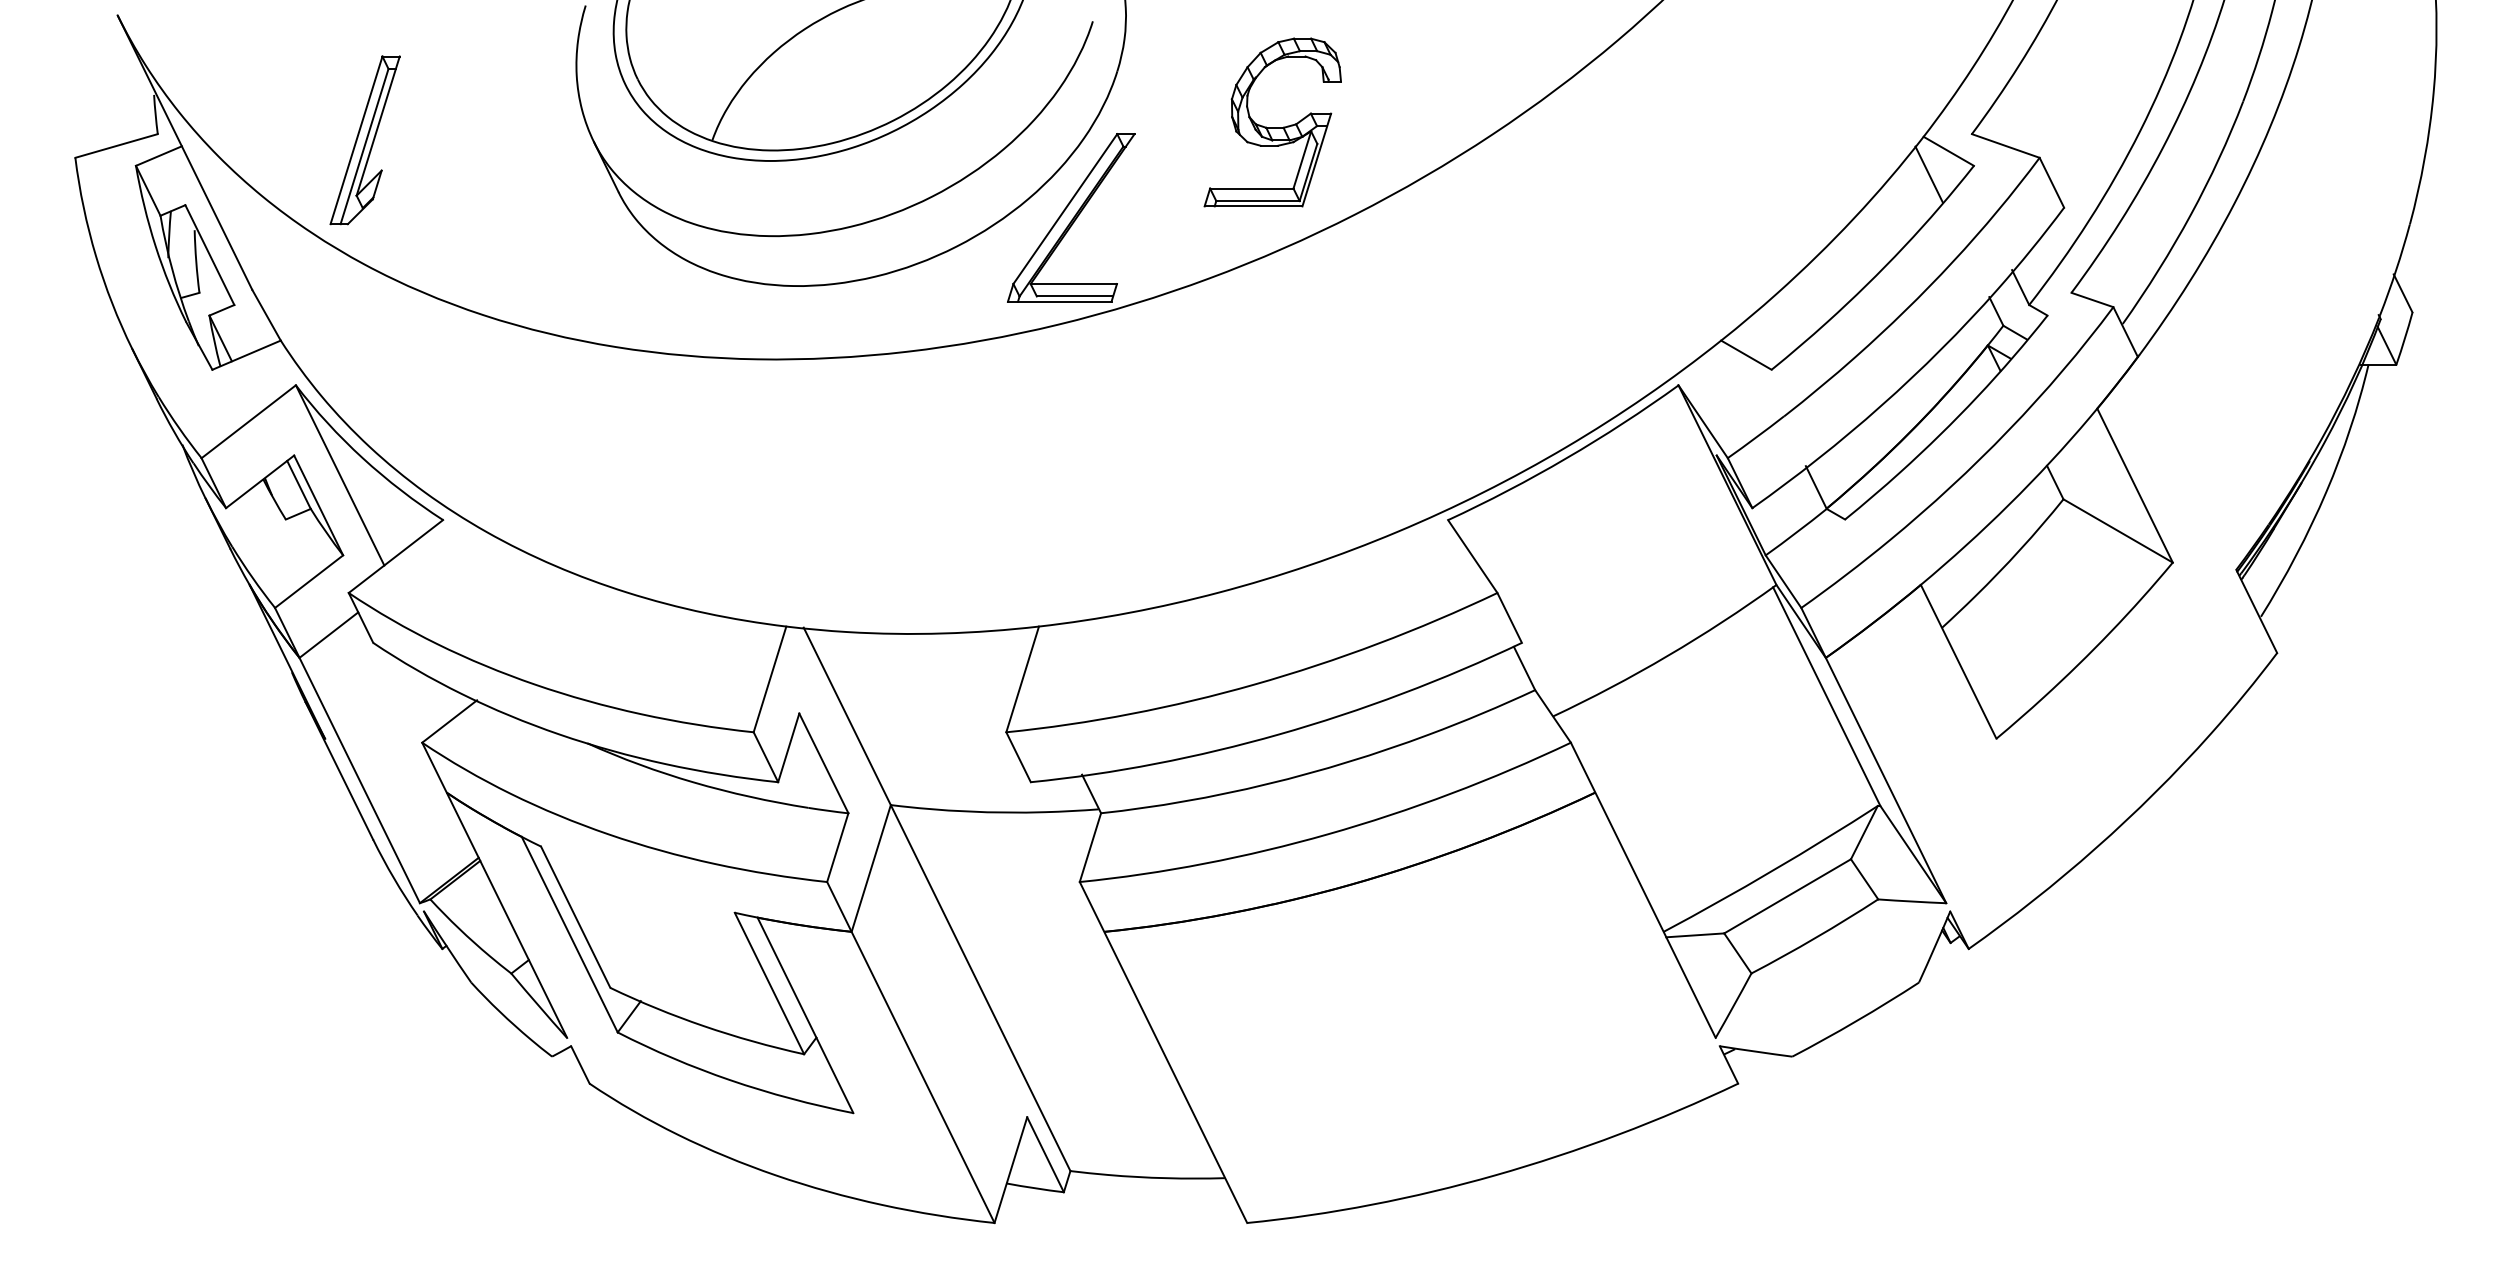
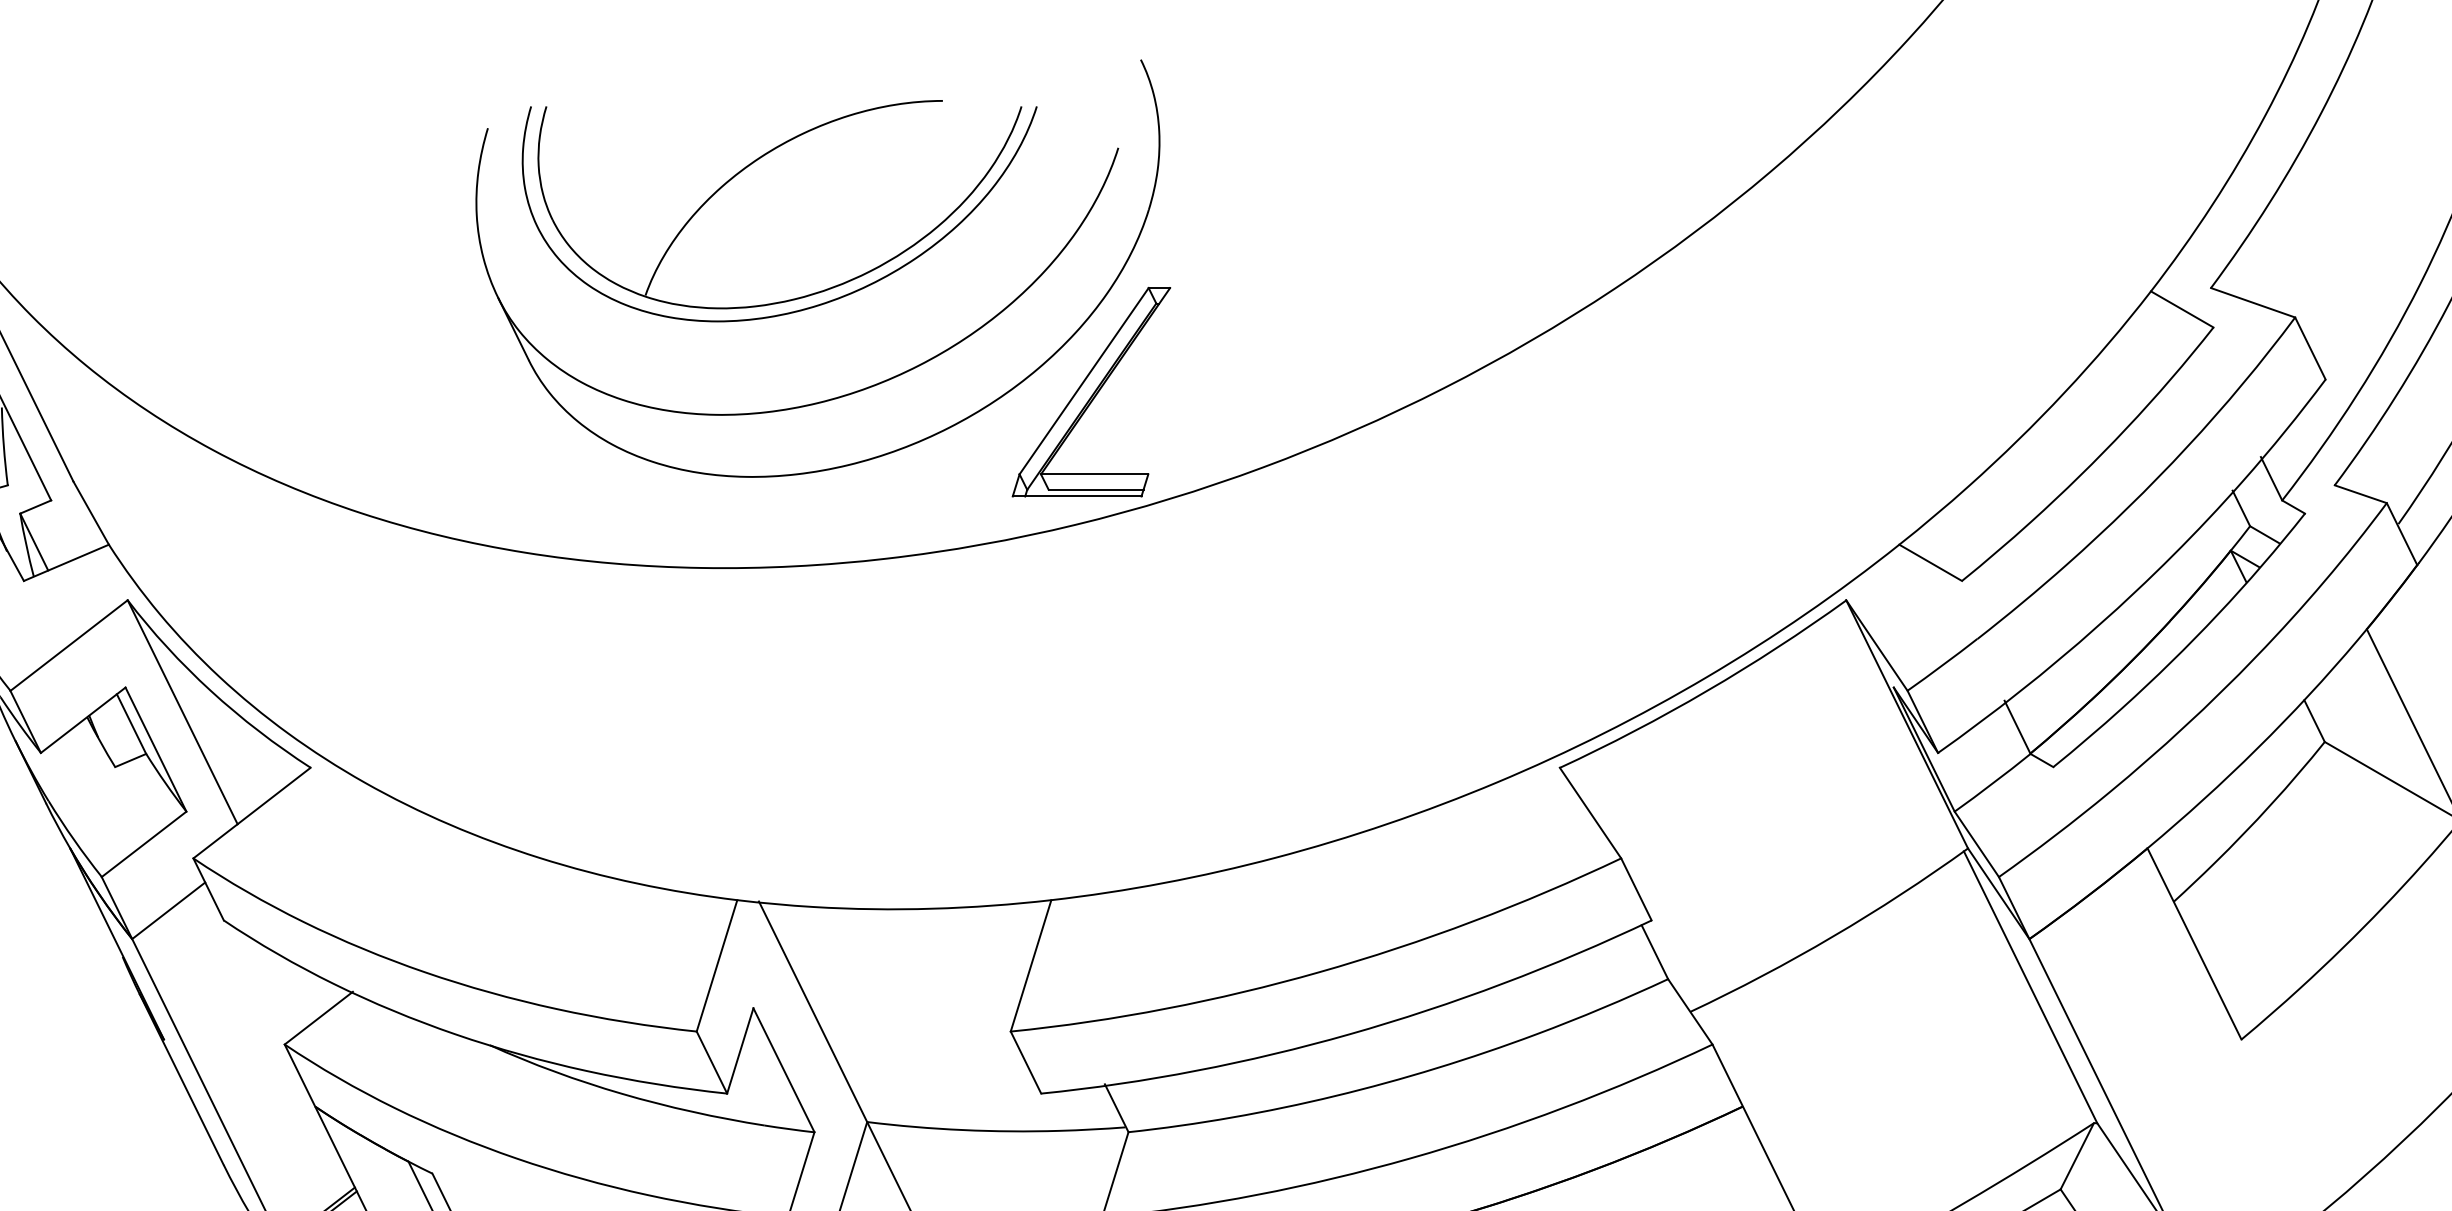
part: (1272, 122) -> (1341, 273), removed
part: (364, 140) -> (212, 295), removed
line: (1928, 174) -> (2157, 338), removed

